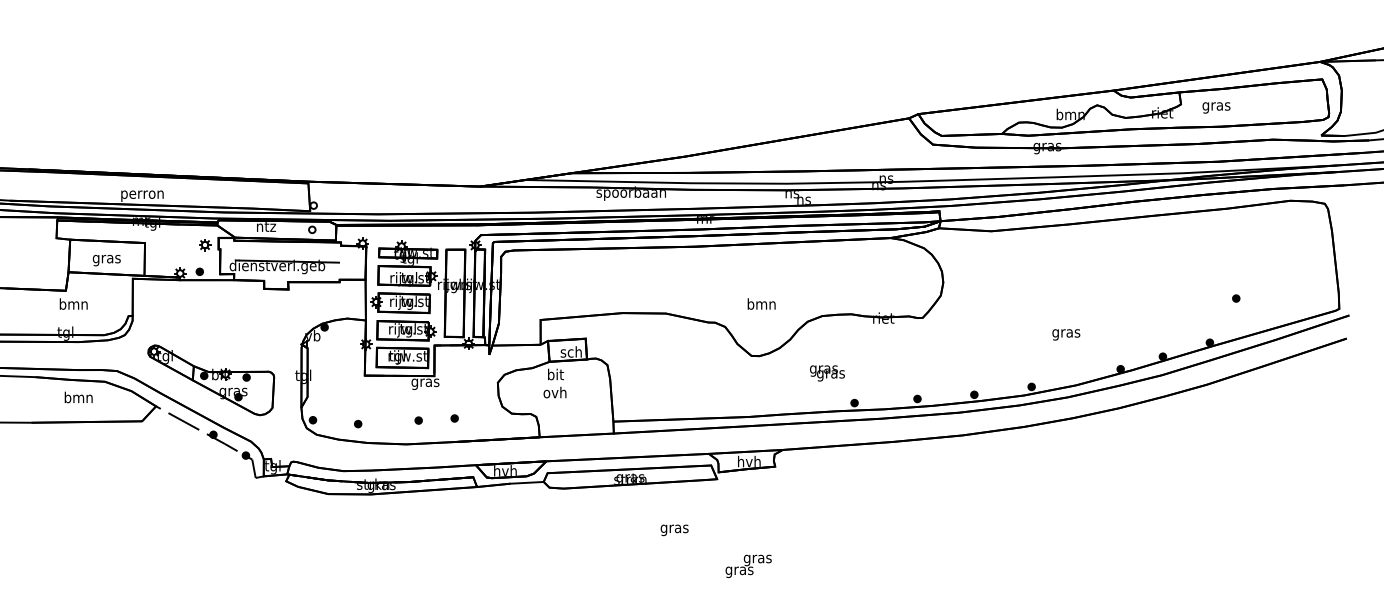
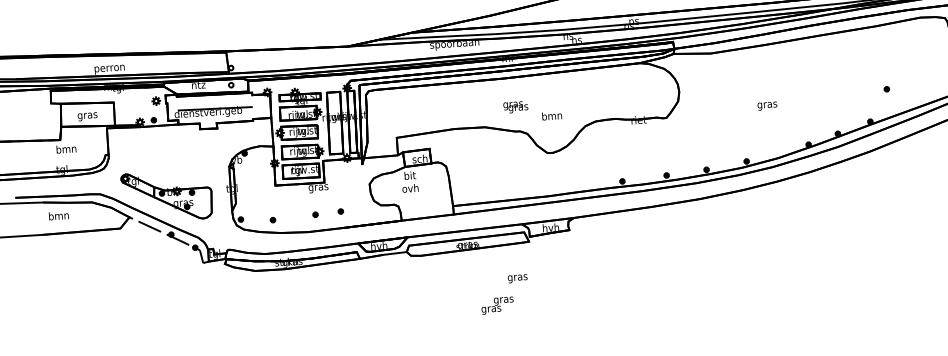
text: (1066, 334) -> (767, 105), moved
text: (827, 373) -> (515, 107), moved
text: (78, 397) -> (58, 215), moved
text: (674, 530) -> (517, 278), moved
text: (748, 565) -> (497, 305), moved

